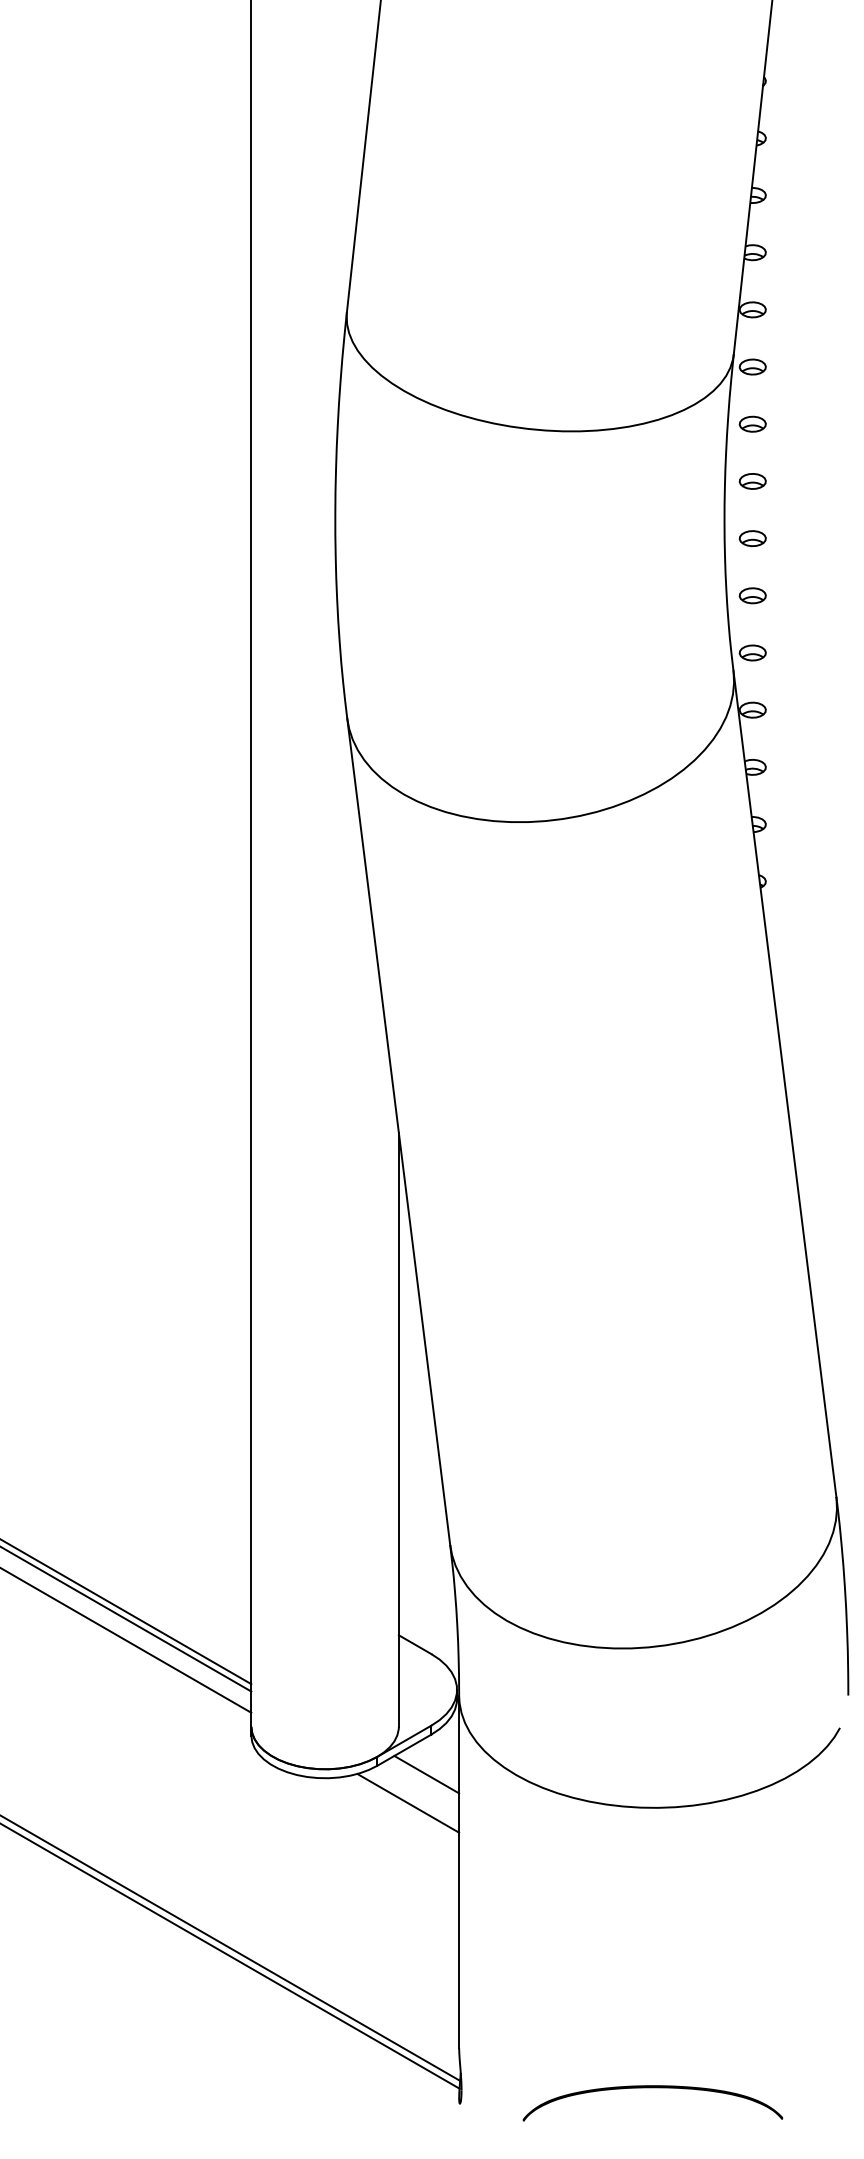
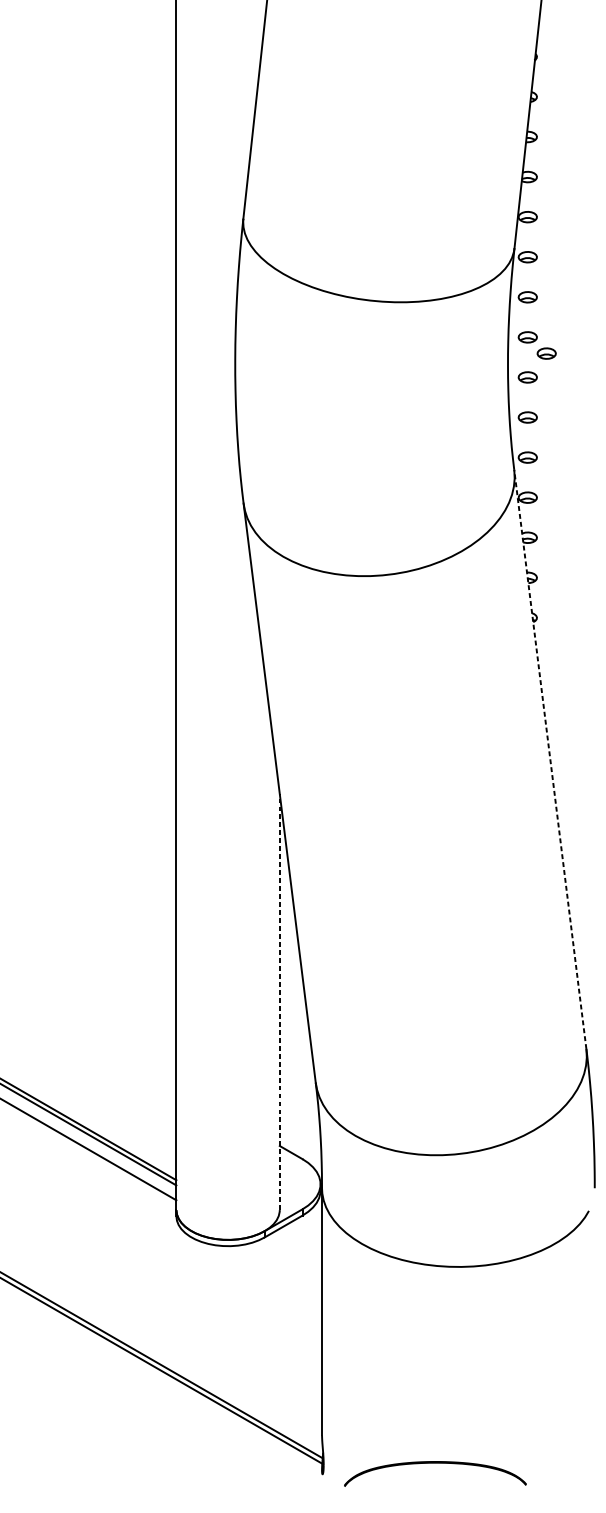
part: (779, 504) -> (546, 353), added
line: (784, 1083) -> (550, 759), solid -> dashed
line: (398, 1430) -> (279, 1002), solid -> dashed
line: (426, 1774) -> (299, 1243), removed
line: (408, 1802) -> (286, 1263), removed
part: (652, 2088) -> (435, 1463), moved

